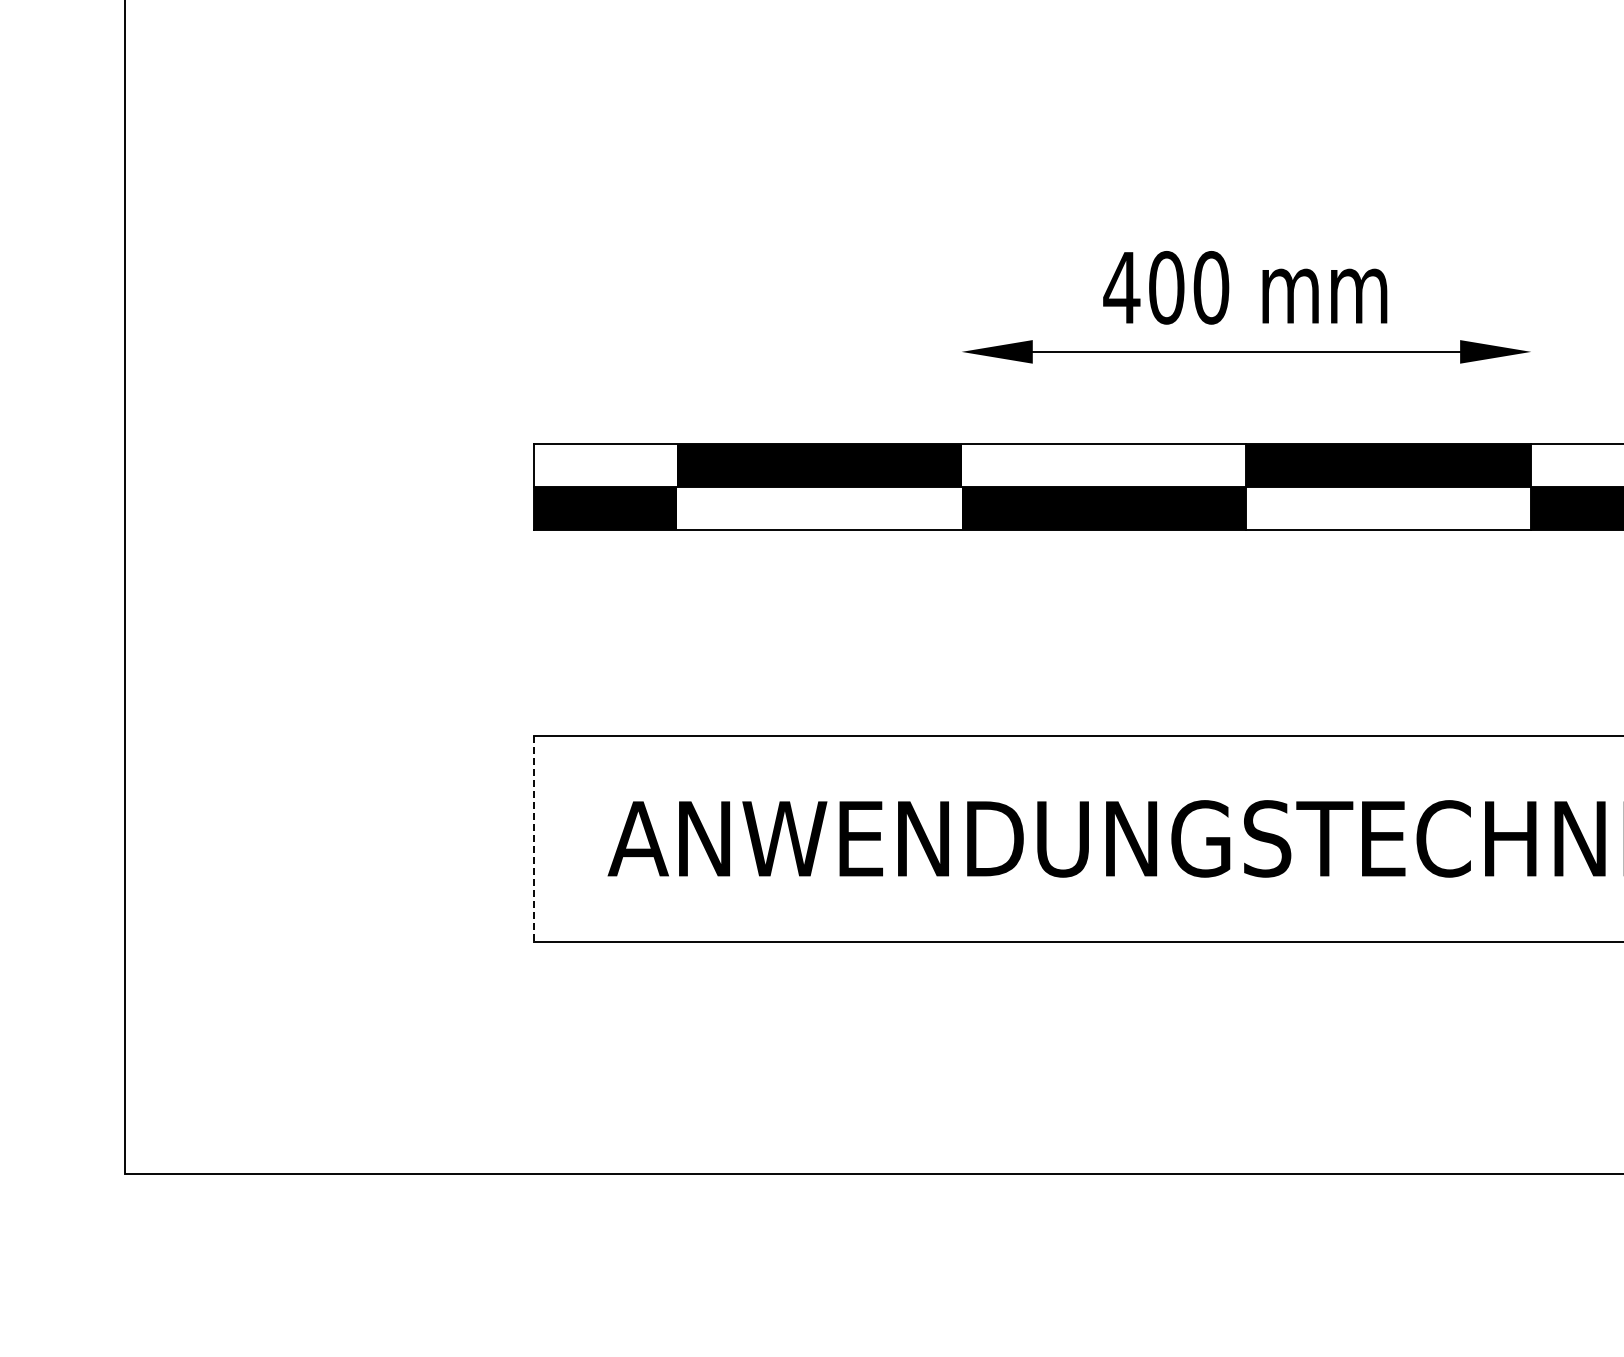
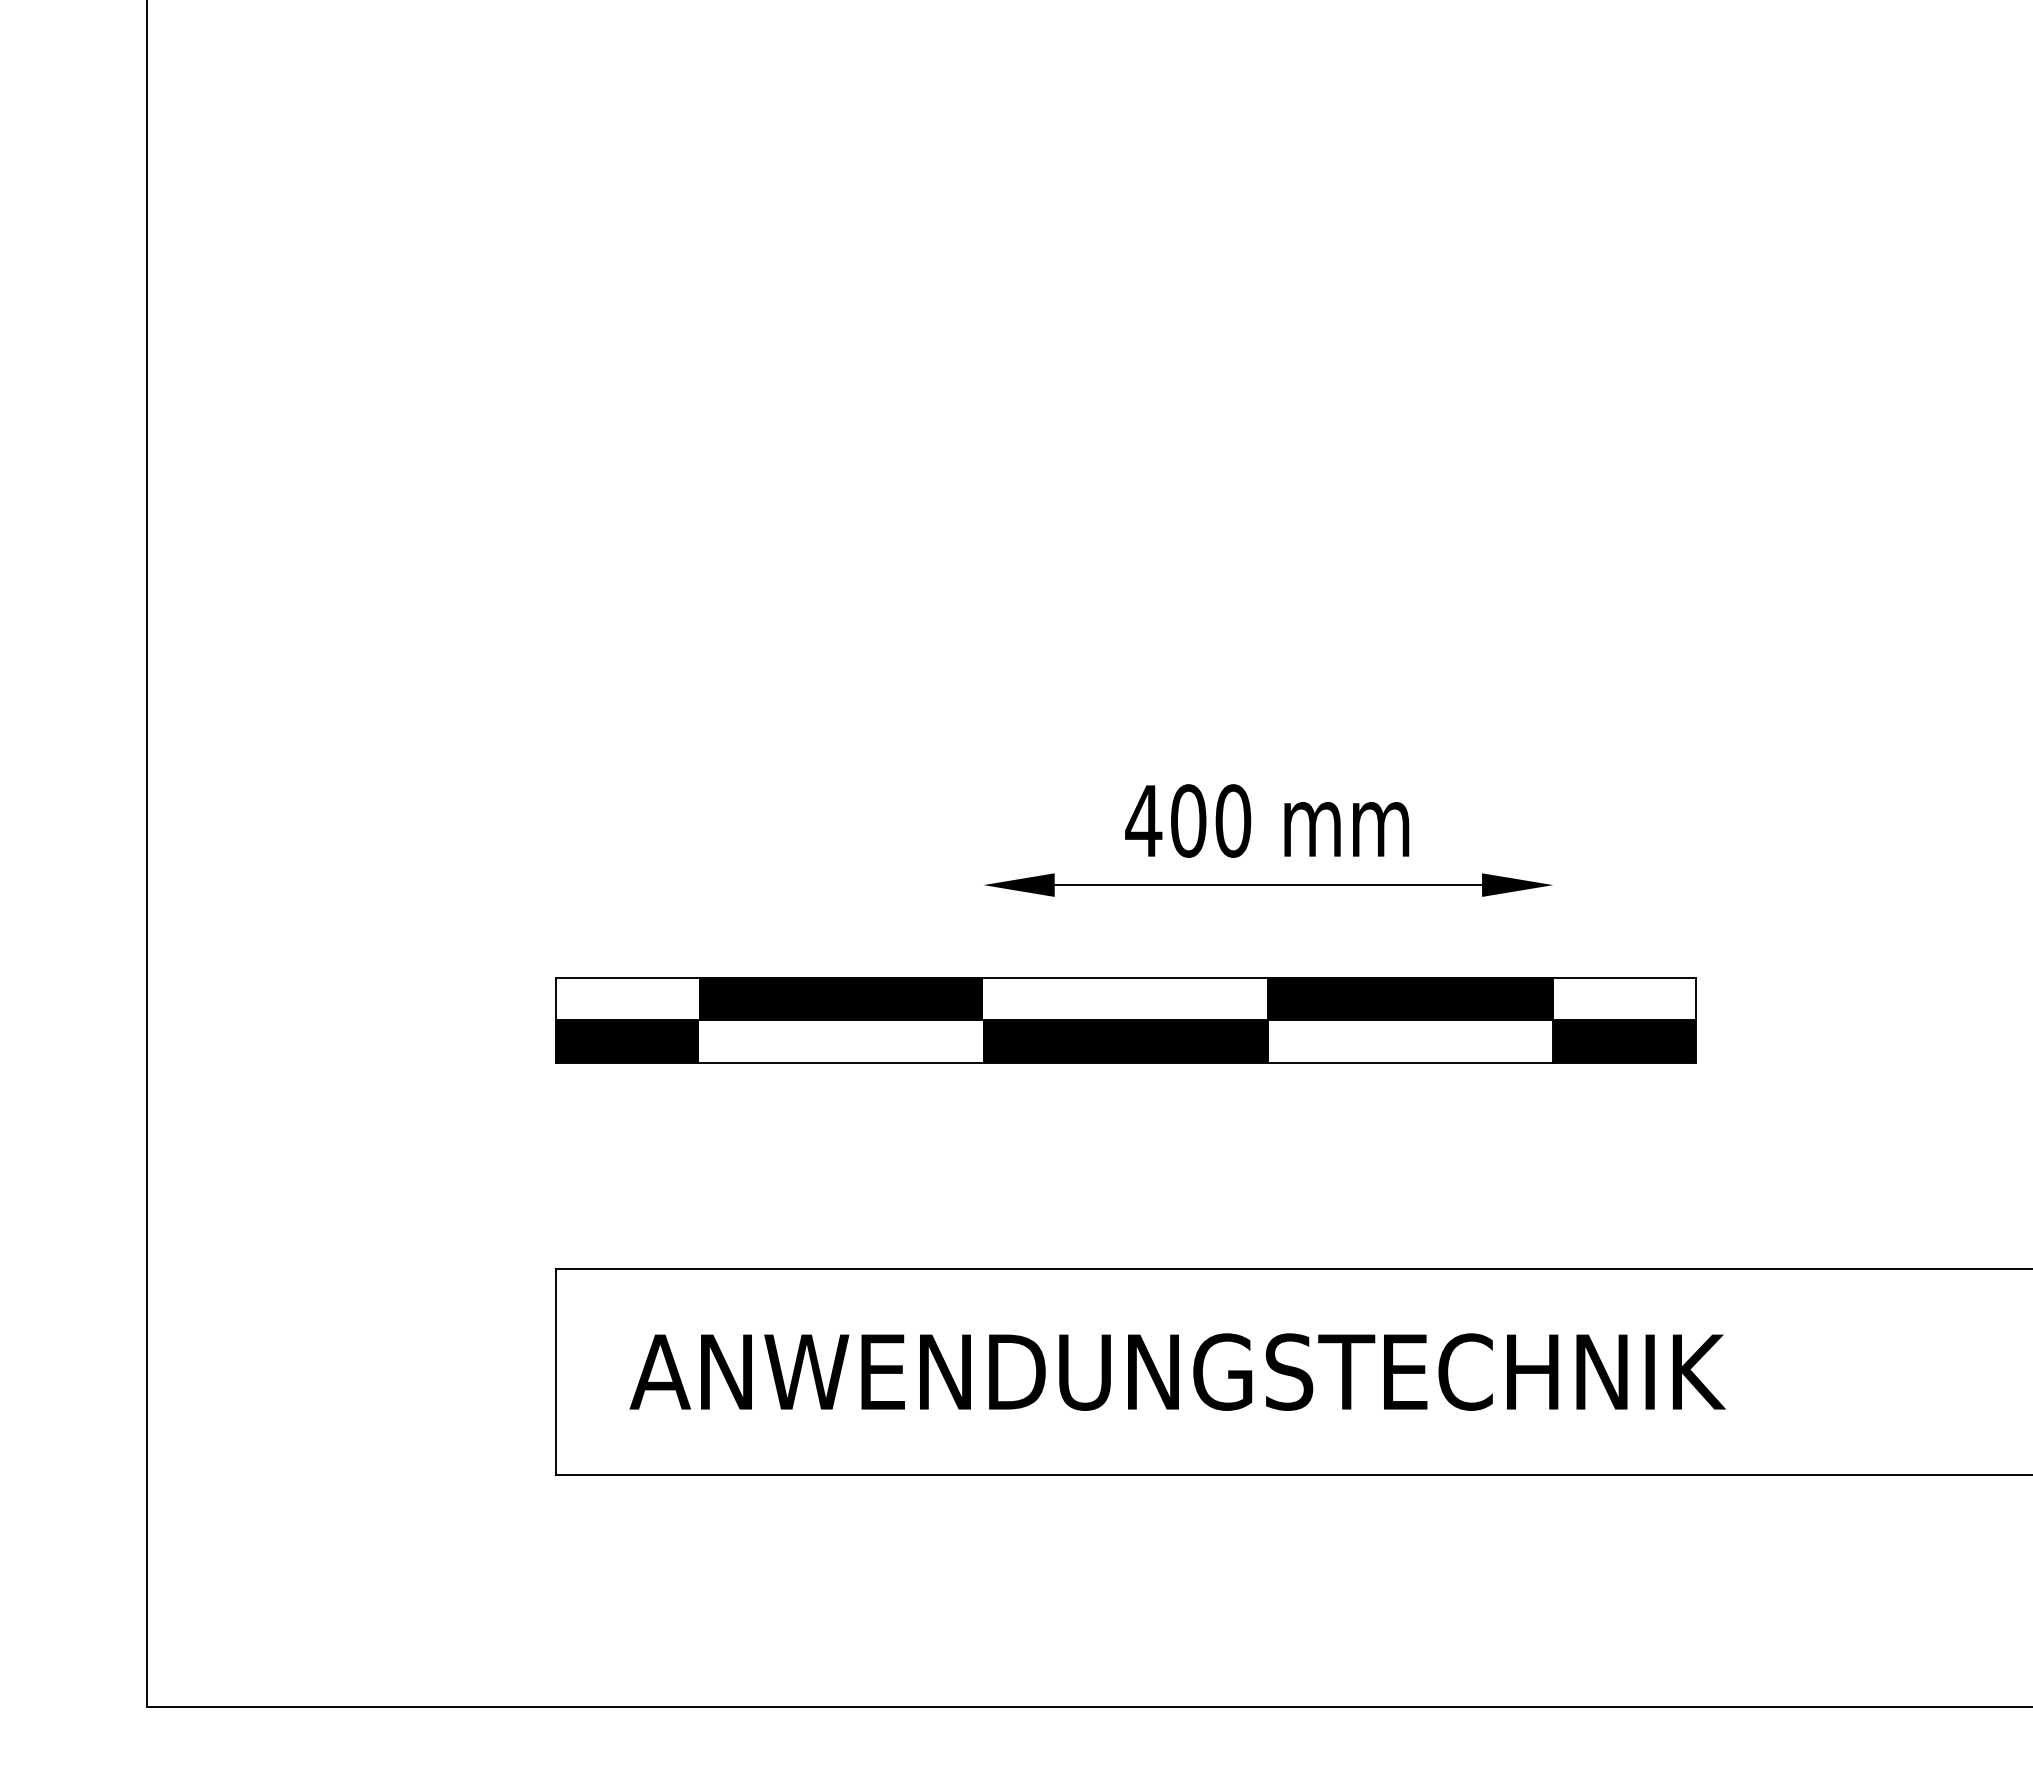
line: (534, 839) -> (556, 1372), dashed -> solid

